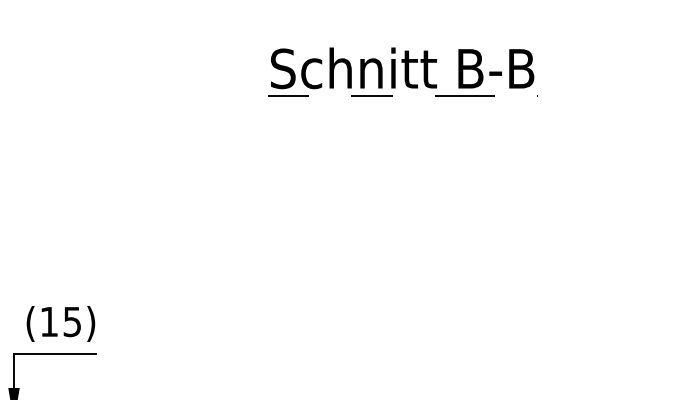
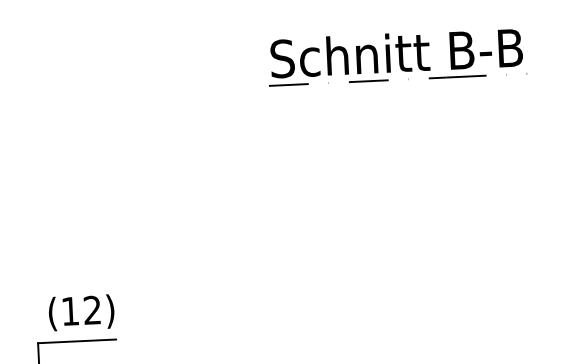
text: (71, 321) -> (91, 309), (15) -> (12)

